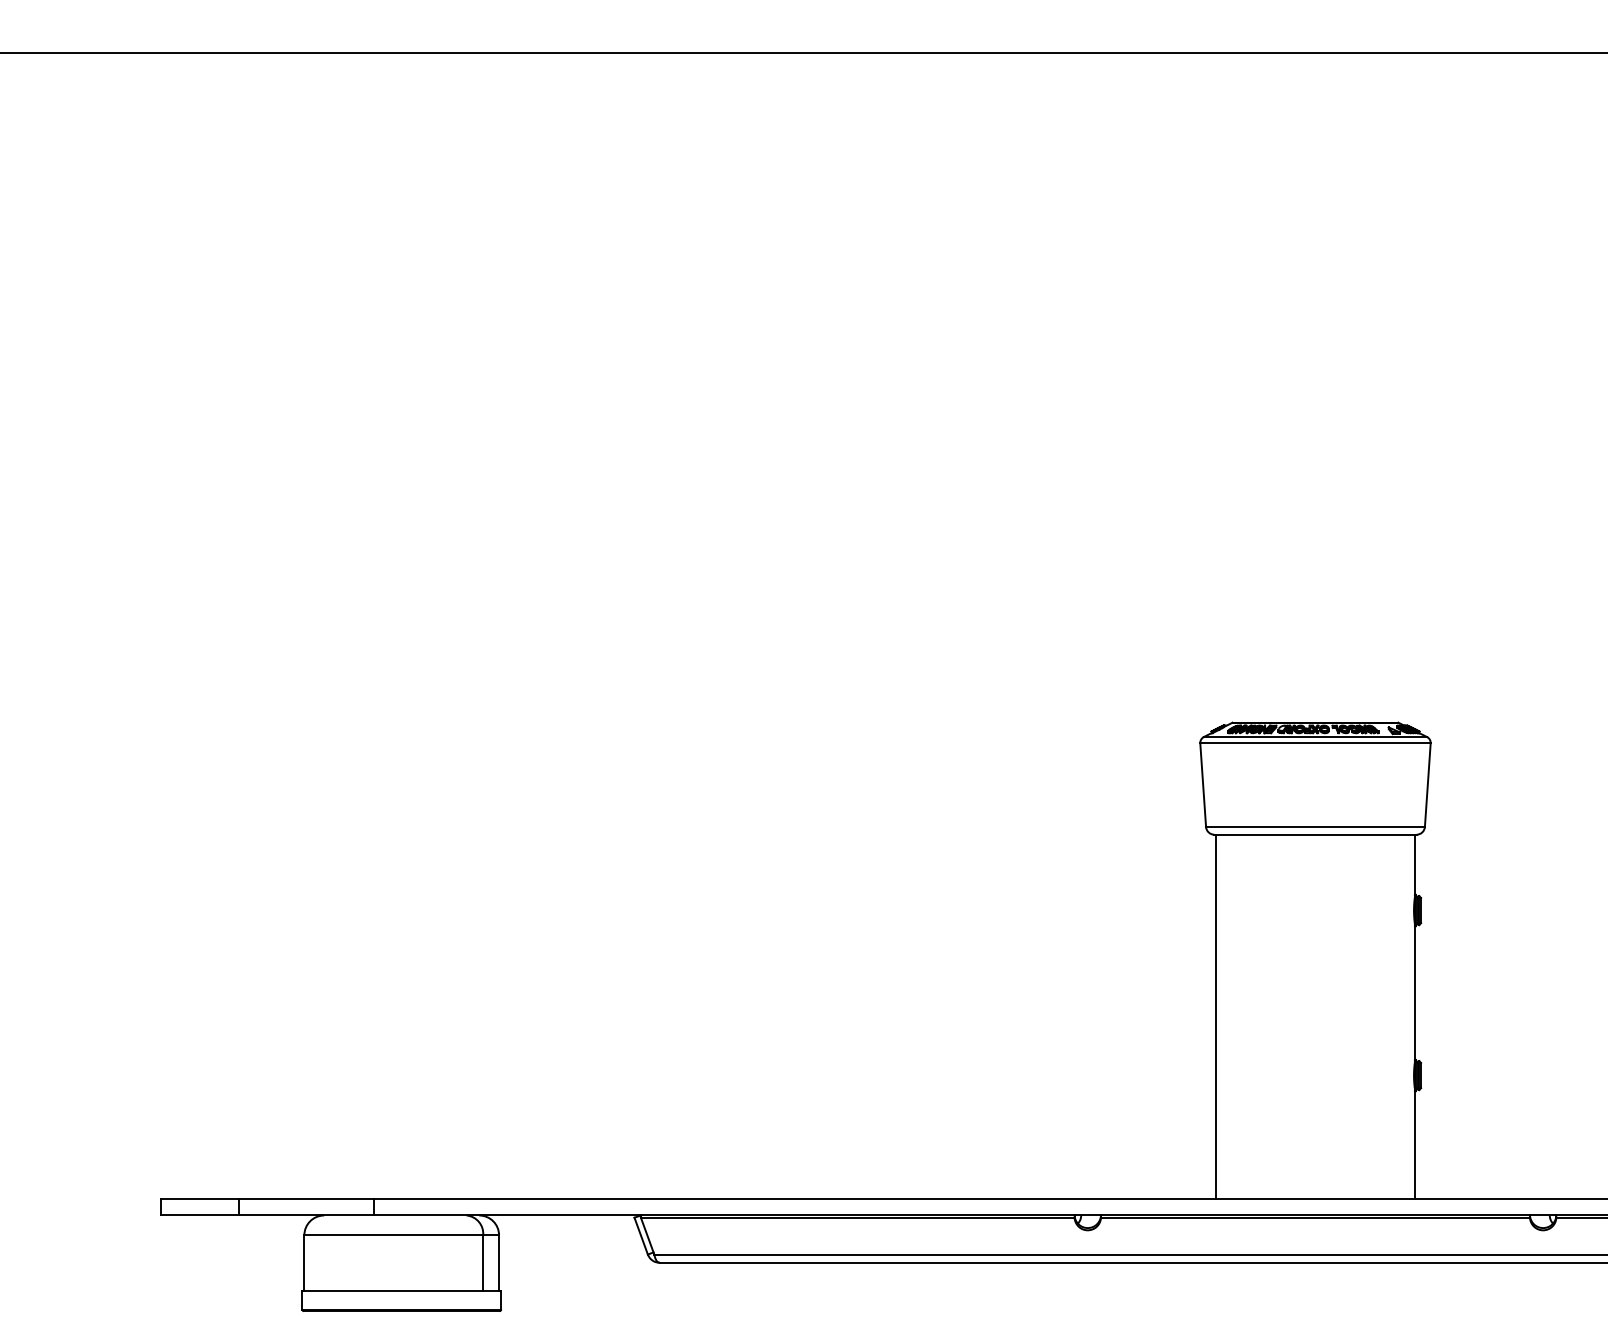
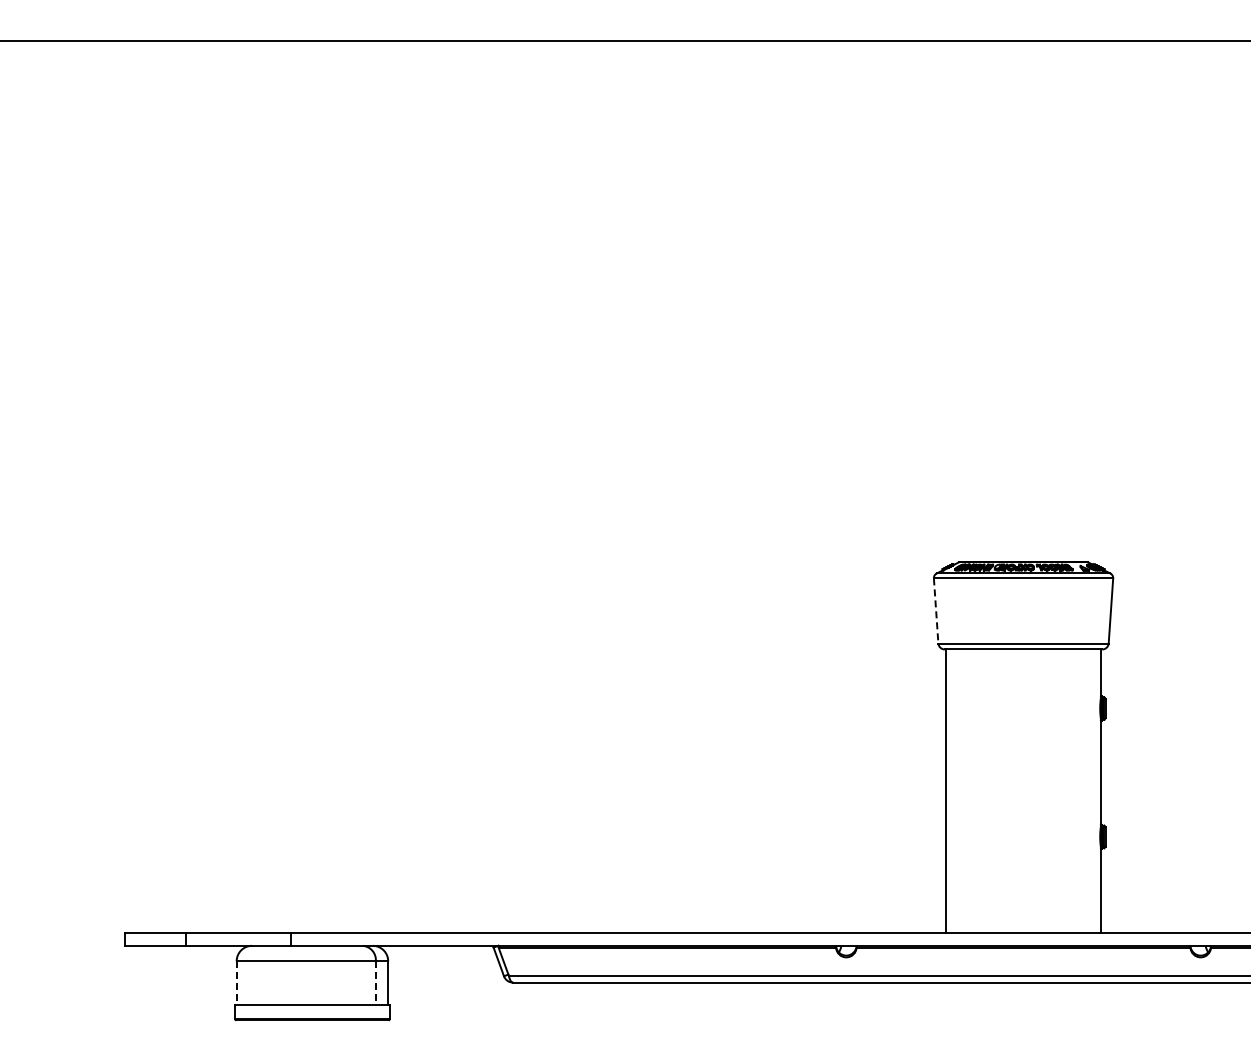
line: (1203, 784) -> (936, 610), solid -> dashed
line: (304, 1263) -> (236, 983), solid -> dashed
line: (482, 1263) -> (375, 983), solid -> dashed

